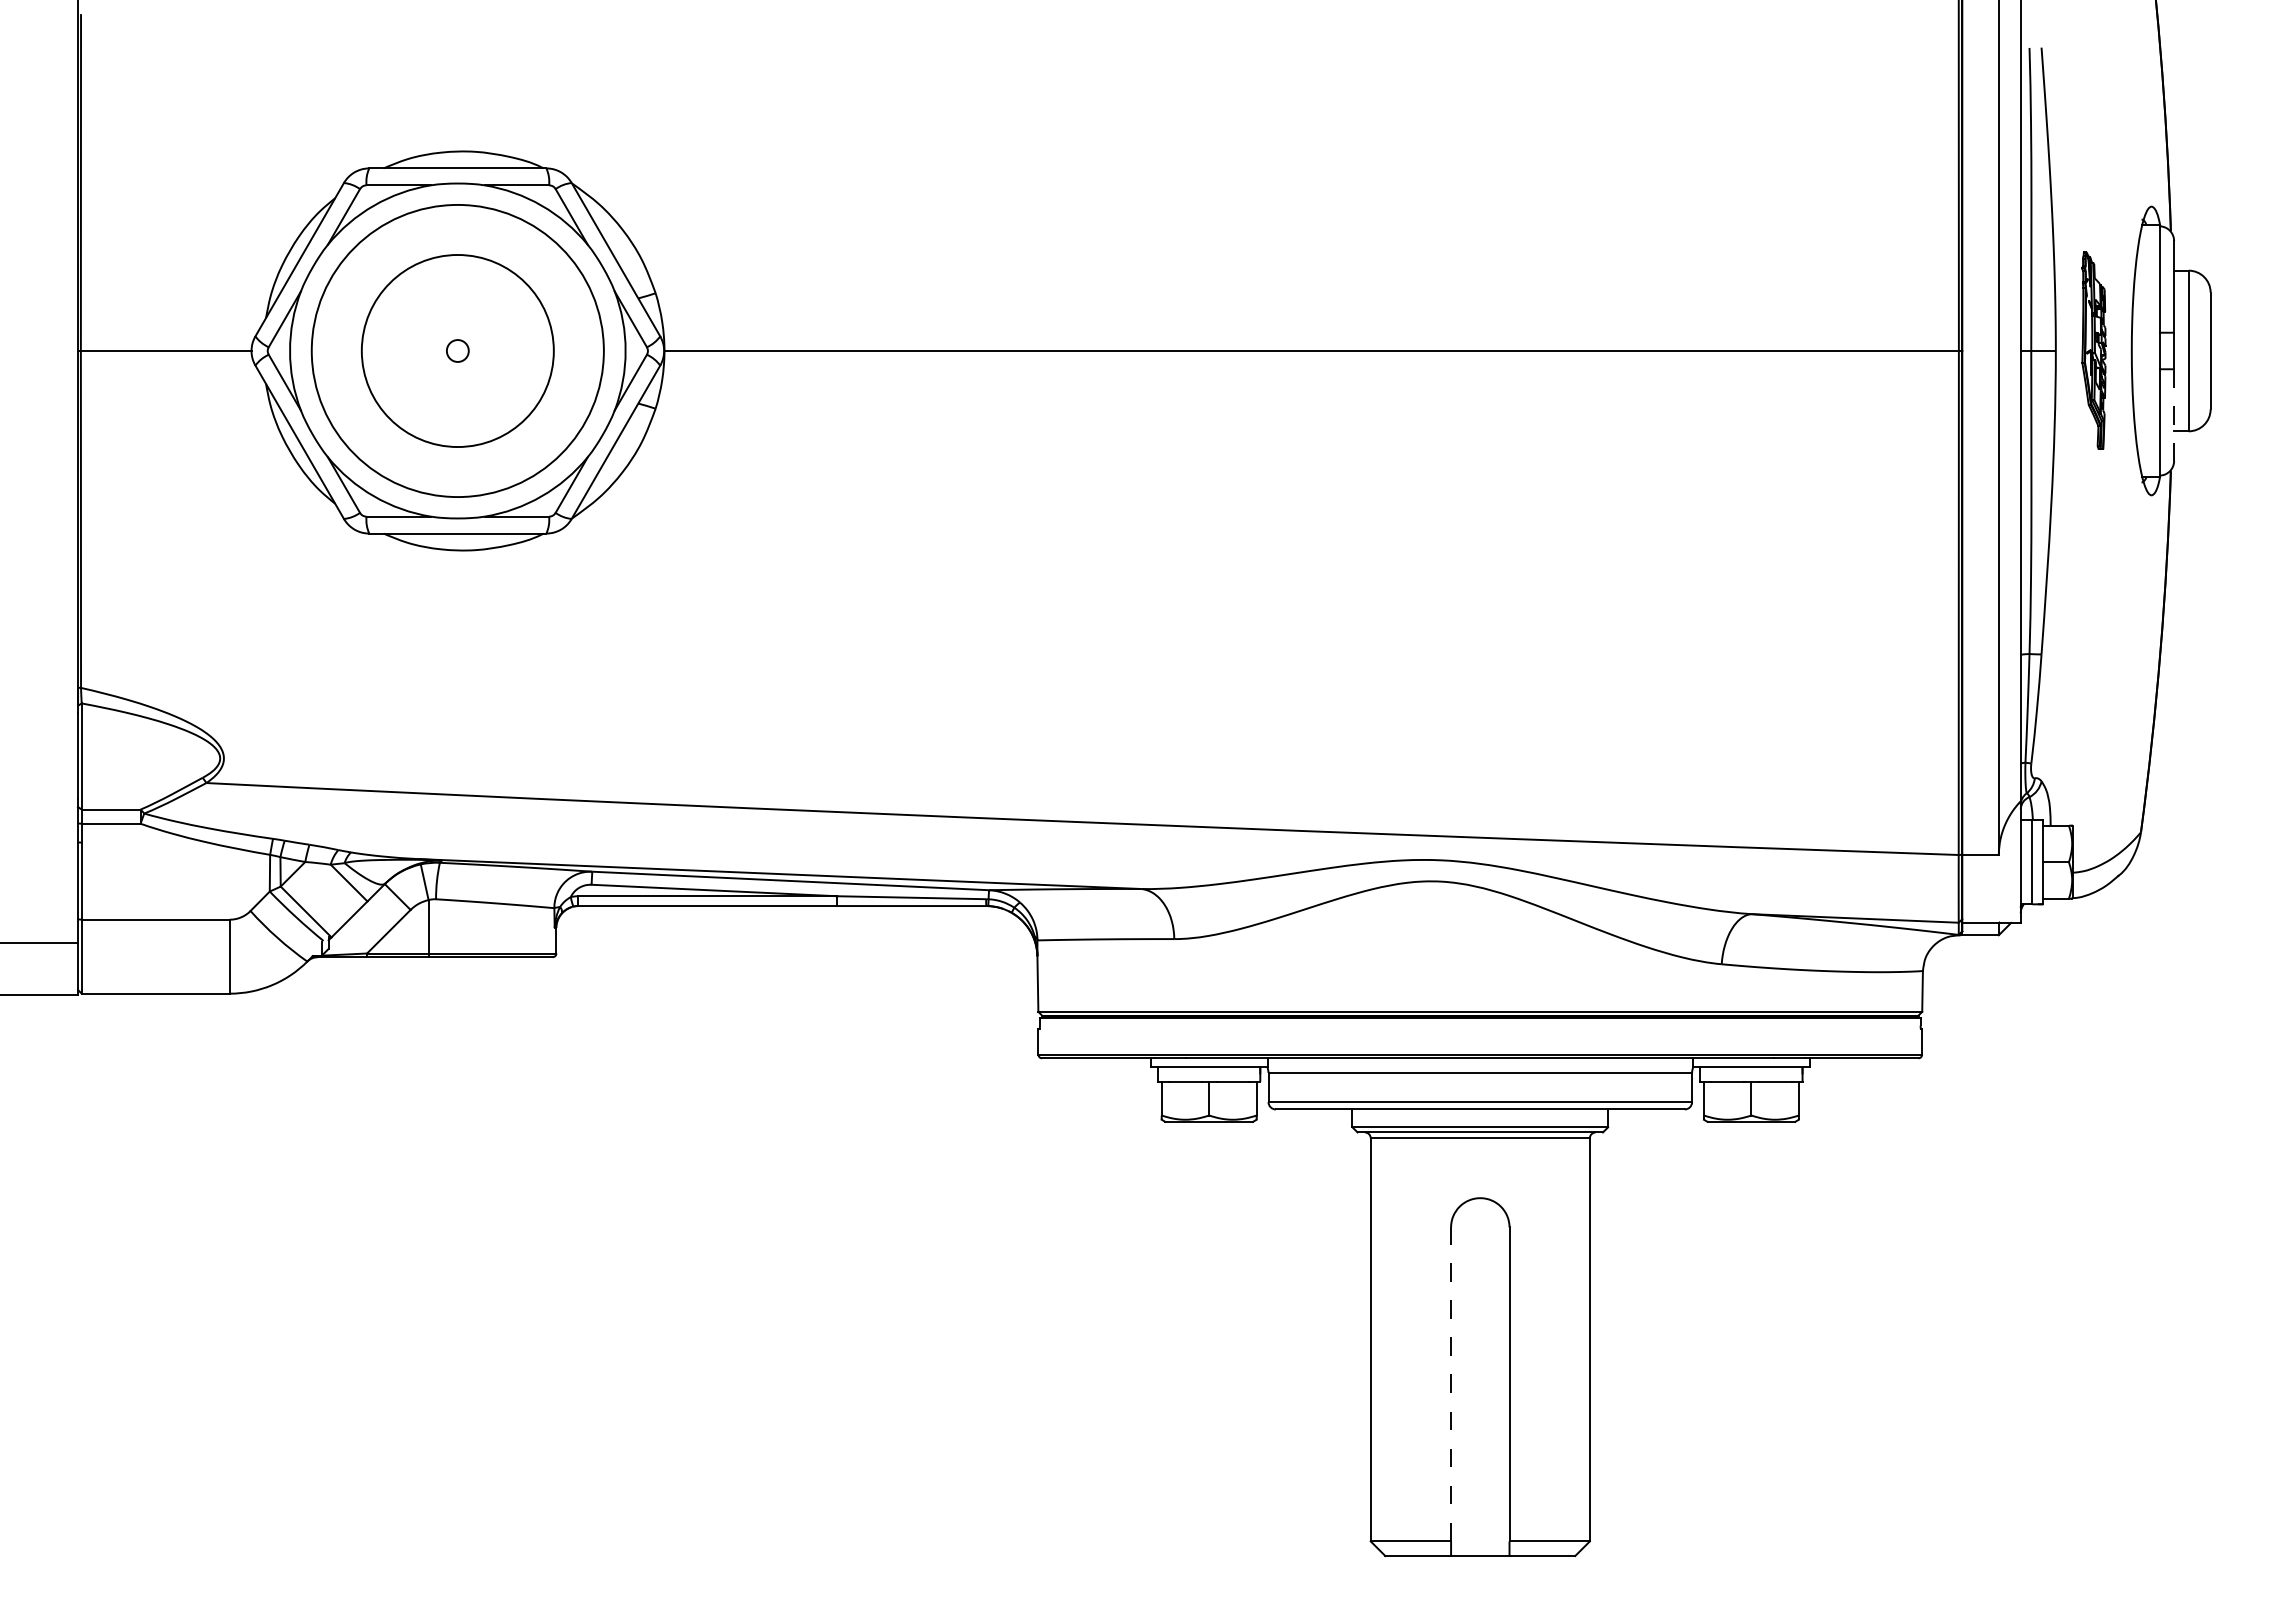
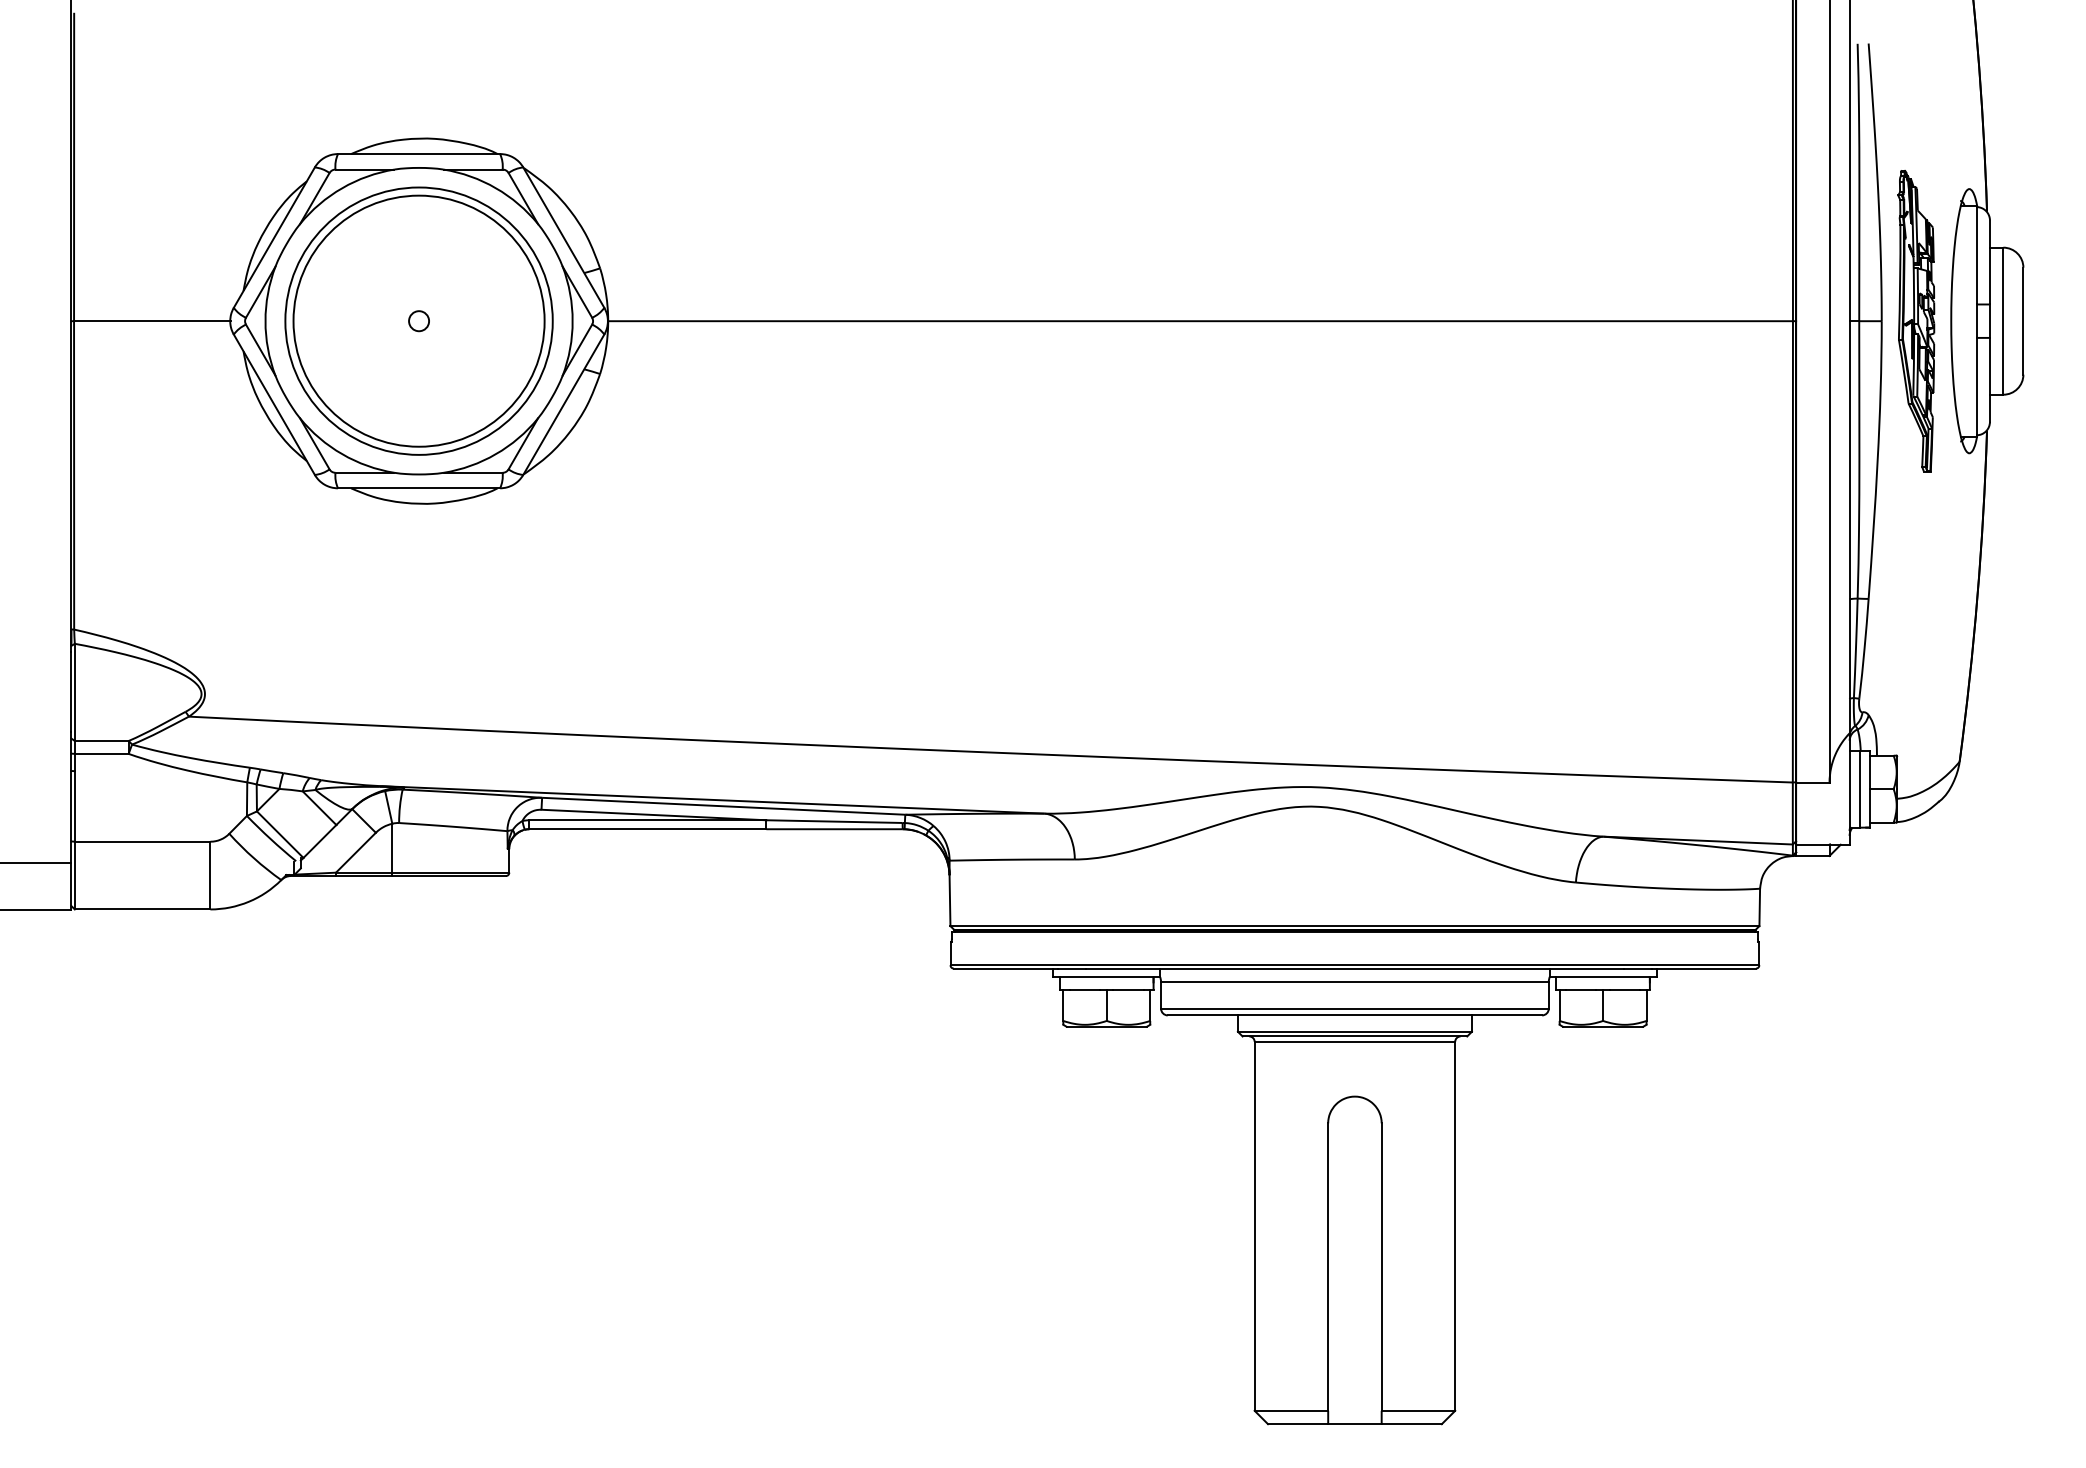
circle: (457, 350) -> (418, 320), size x1.43
part: (2093, 350) -> (1916, 320), size x1.67
line: (2174, 415) -> (1990, 380), dashed -> solid
line: (1451, 1383) -> (1328, 1266), dashed -> solid

